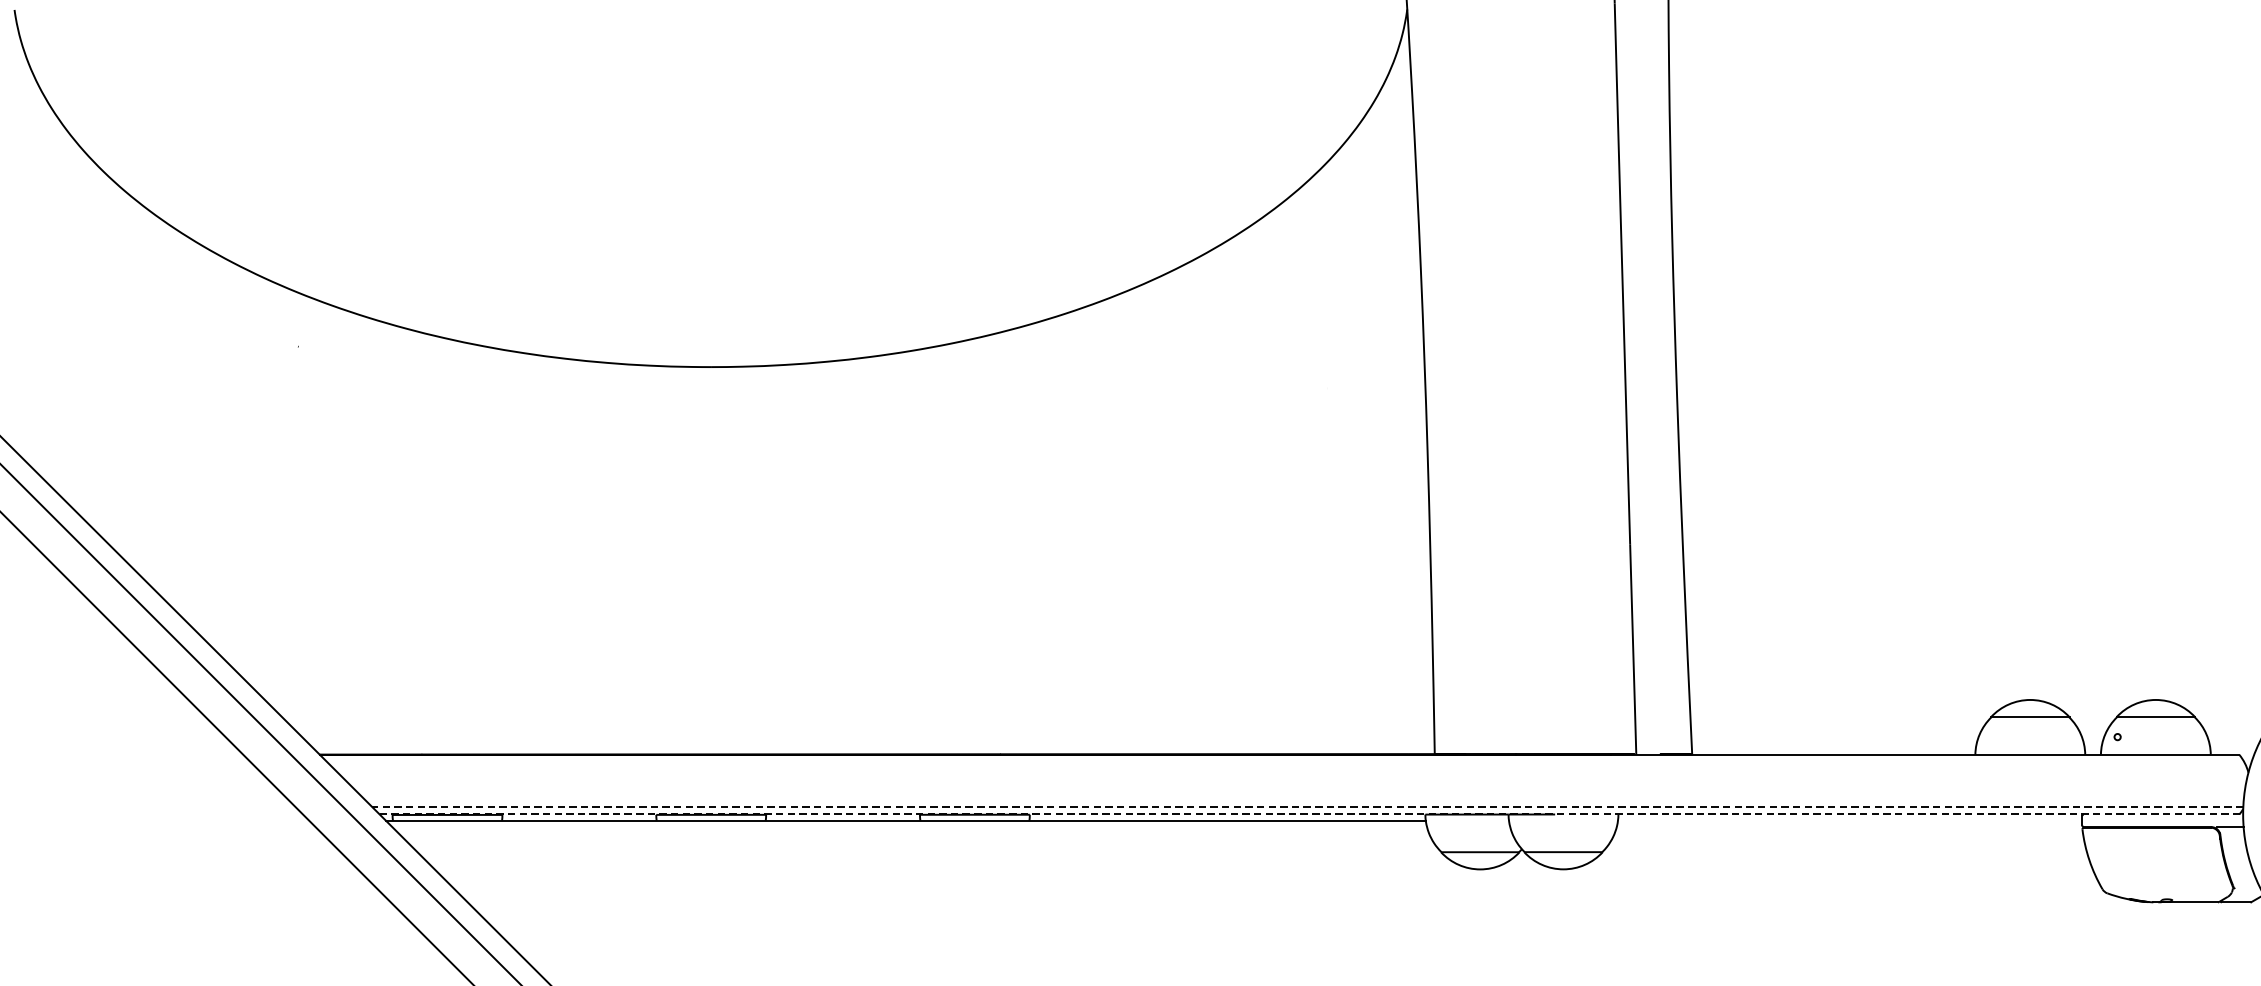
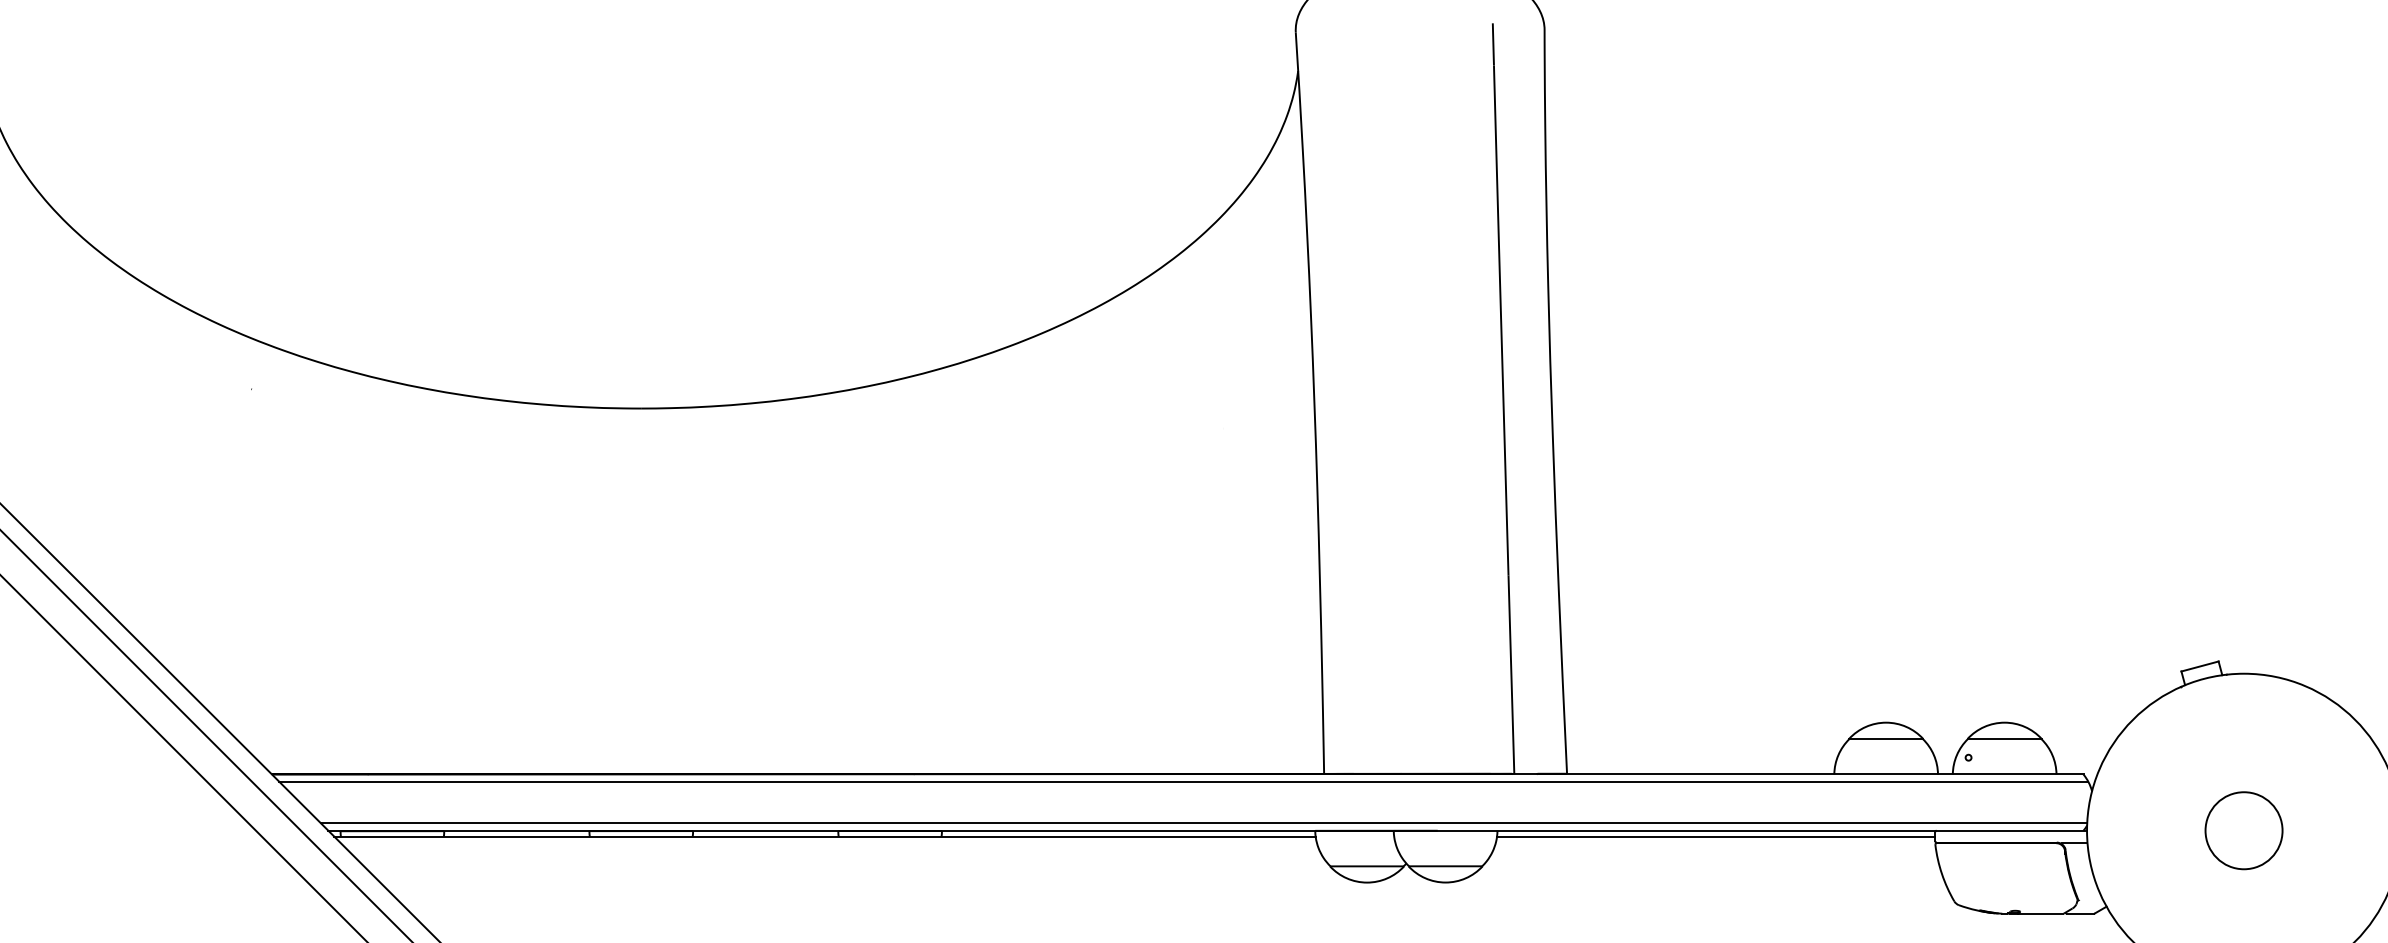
line: (1285, 762) -> (1183, 781), added
line: (1306, 806) -> (1203, 823), dashed -> solid
line: (1312, 814) -> (1208, 830), dashed -> solid
line: (1850, 820) -> (1716, 836), added

